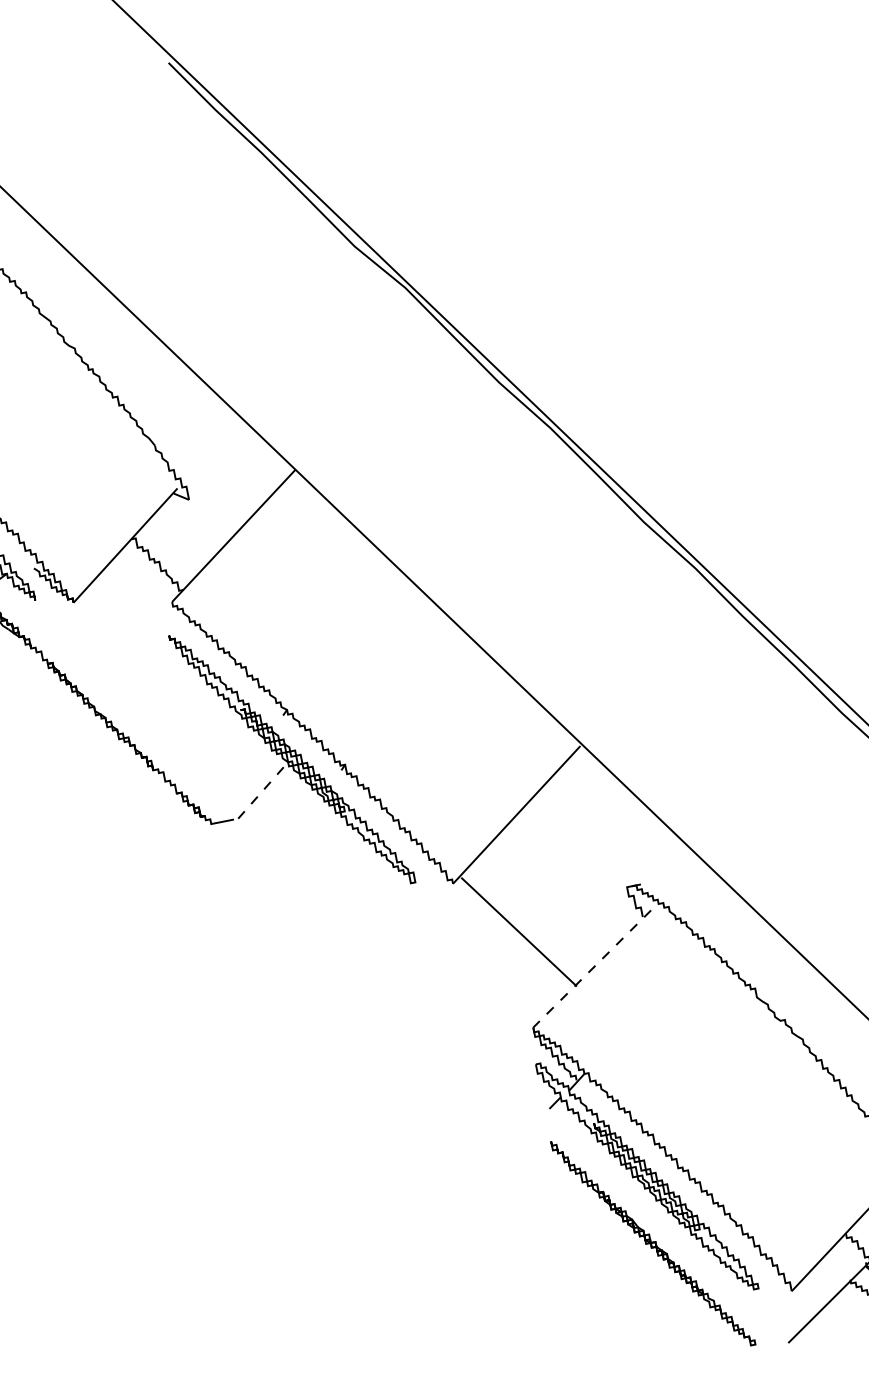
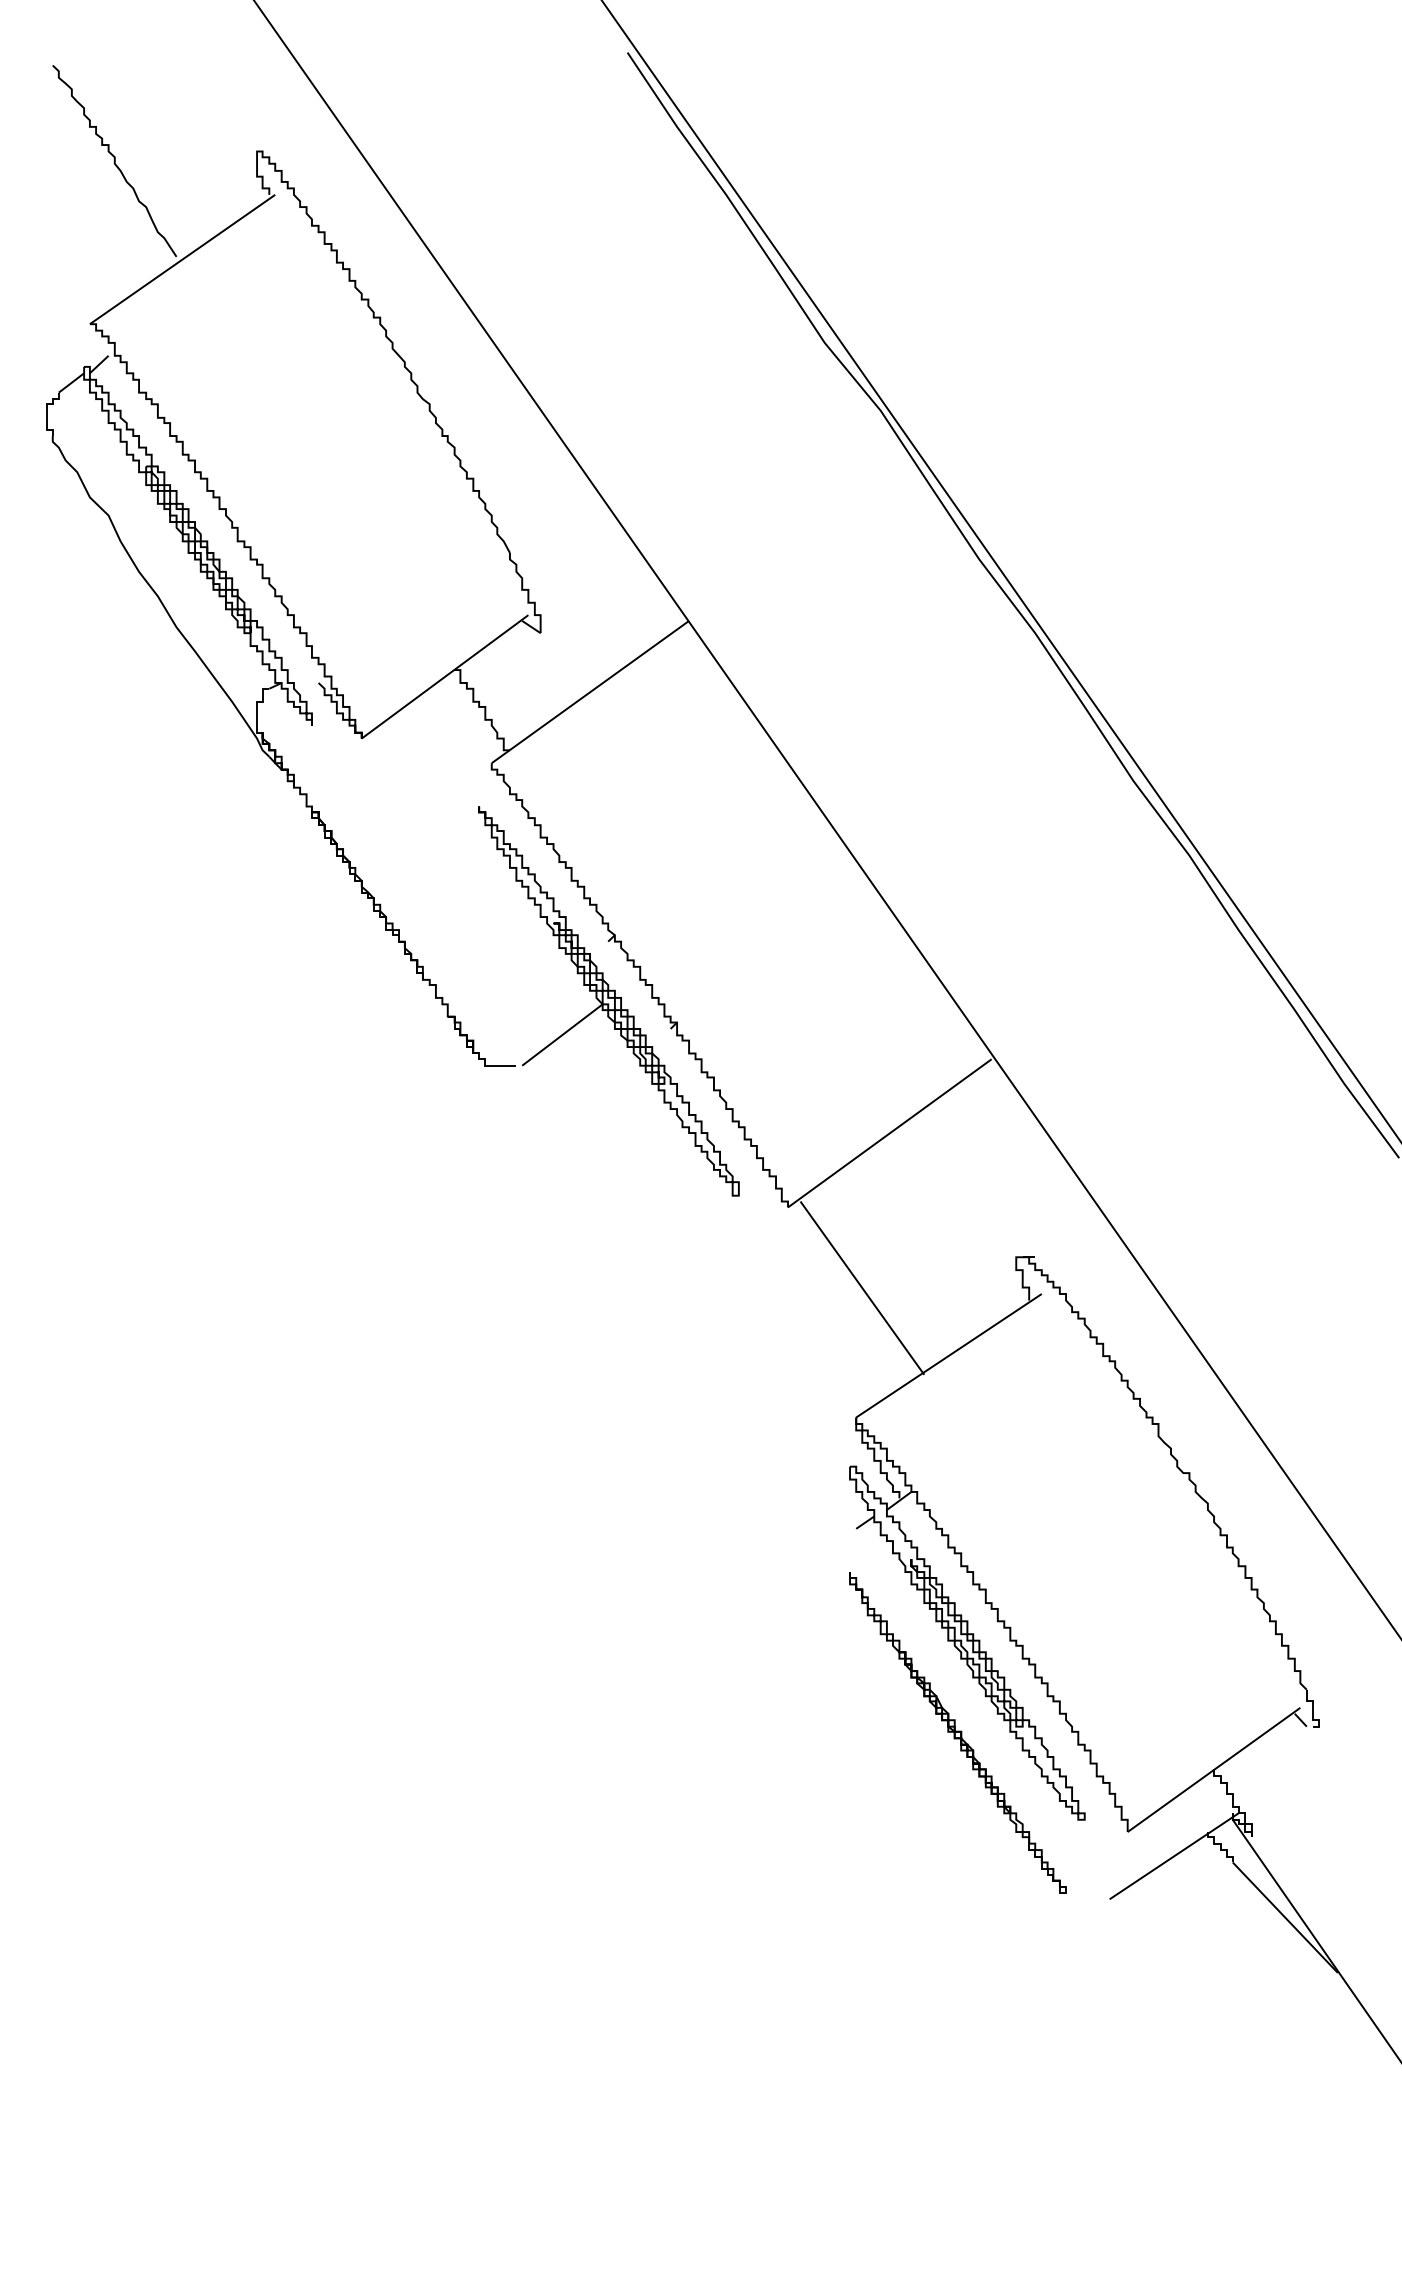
line: (263, 790) -> (562, 1035), dashed -> solid
line: (591, 969) -> (948, 1356), dashed -> solid

